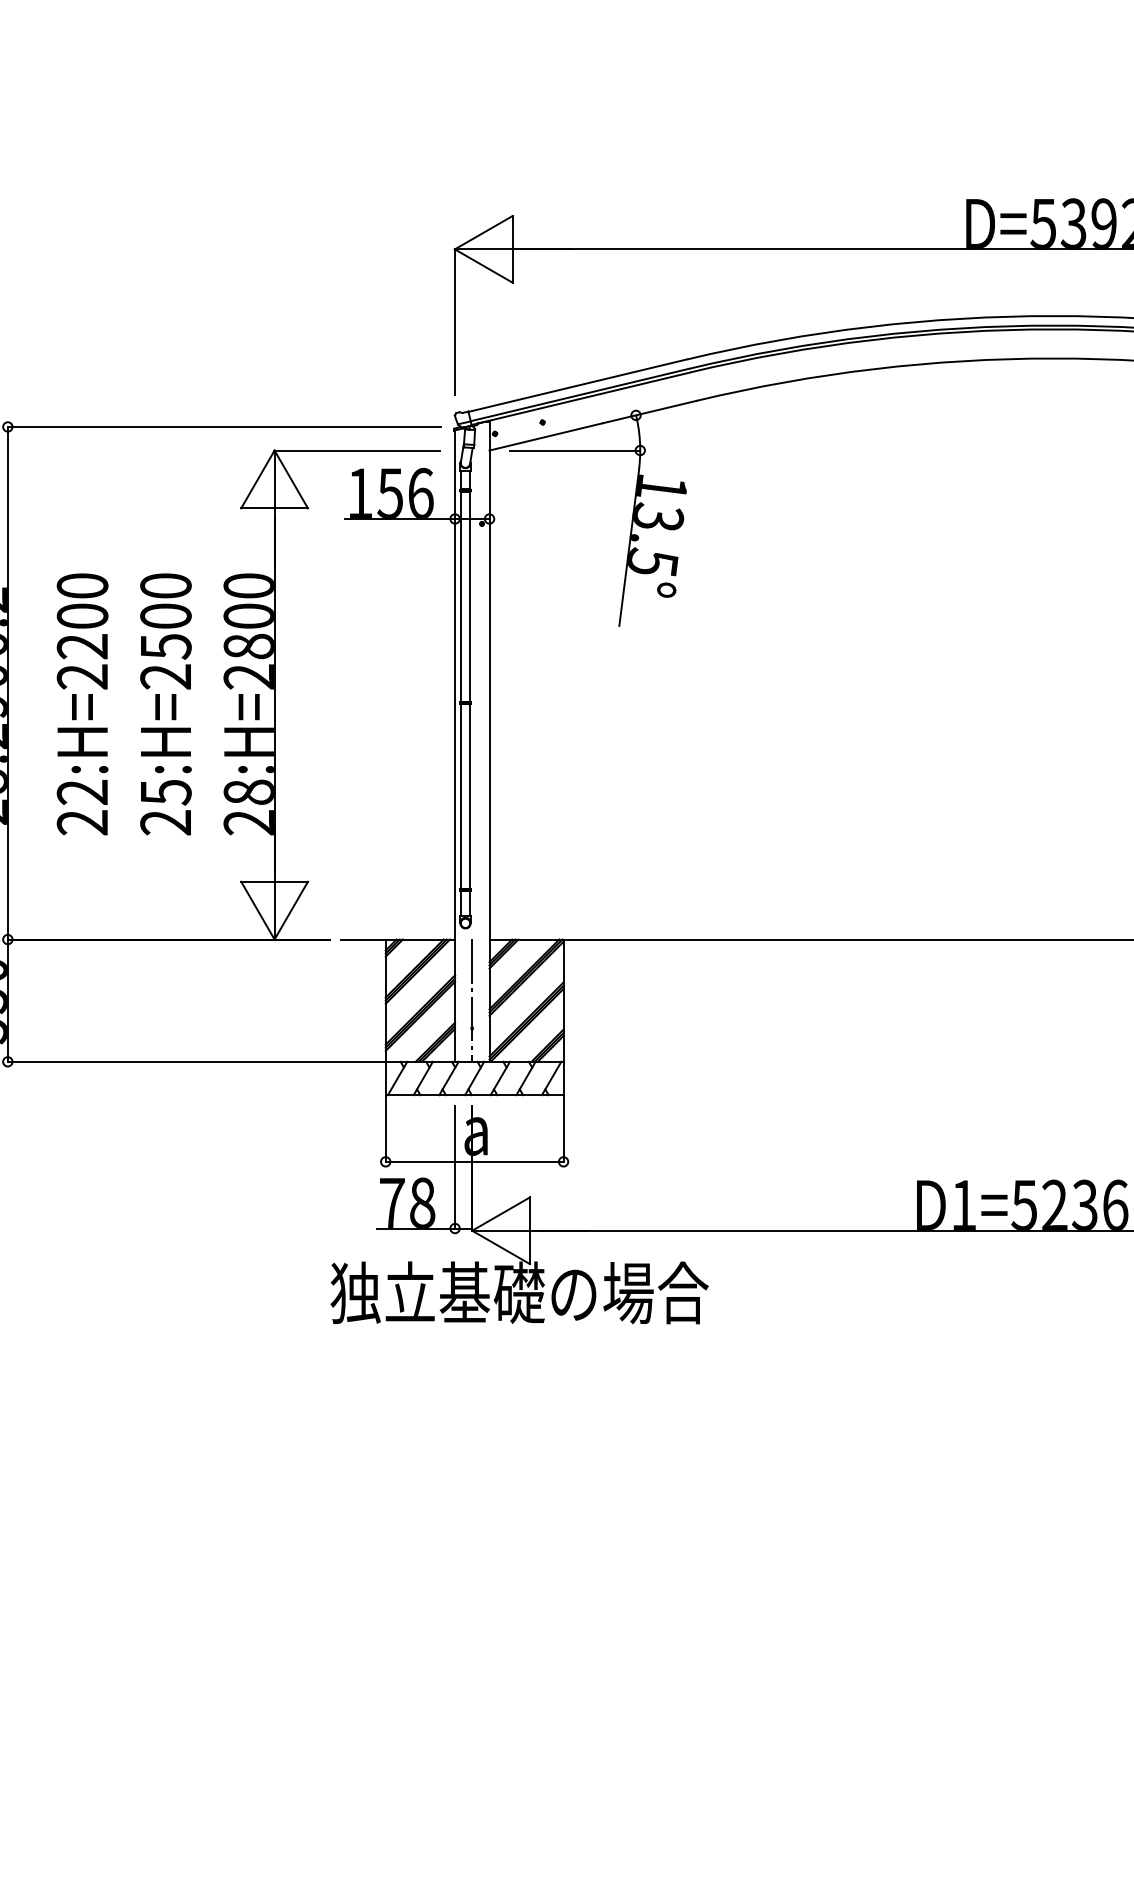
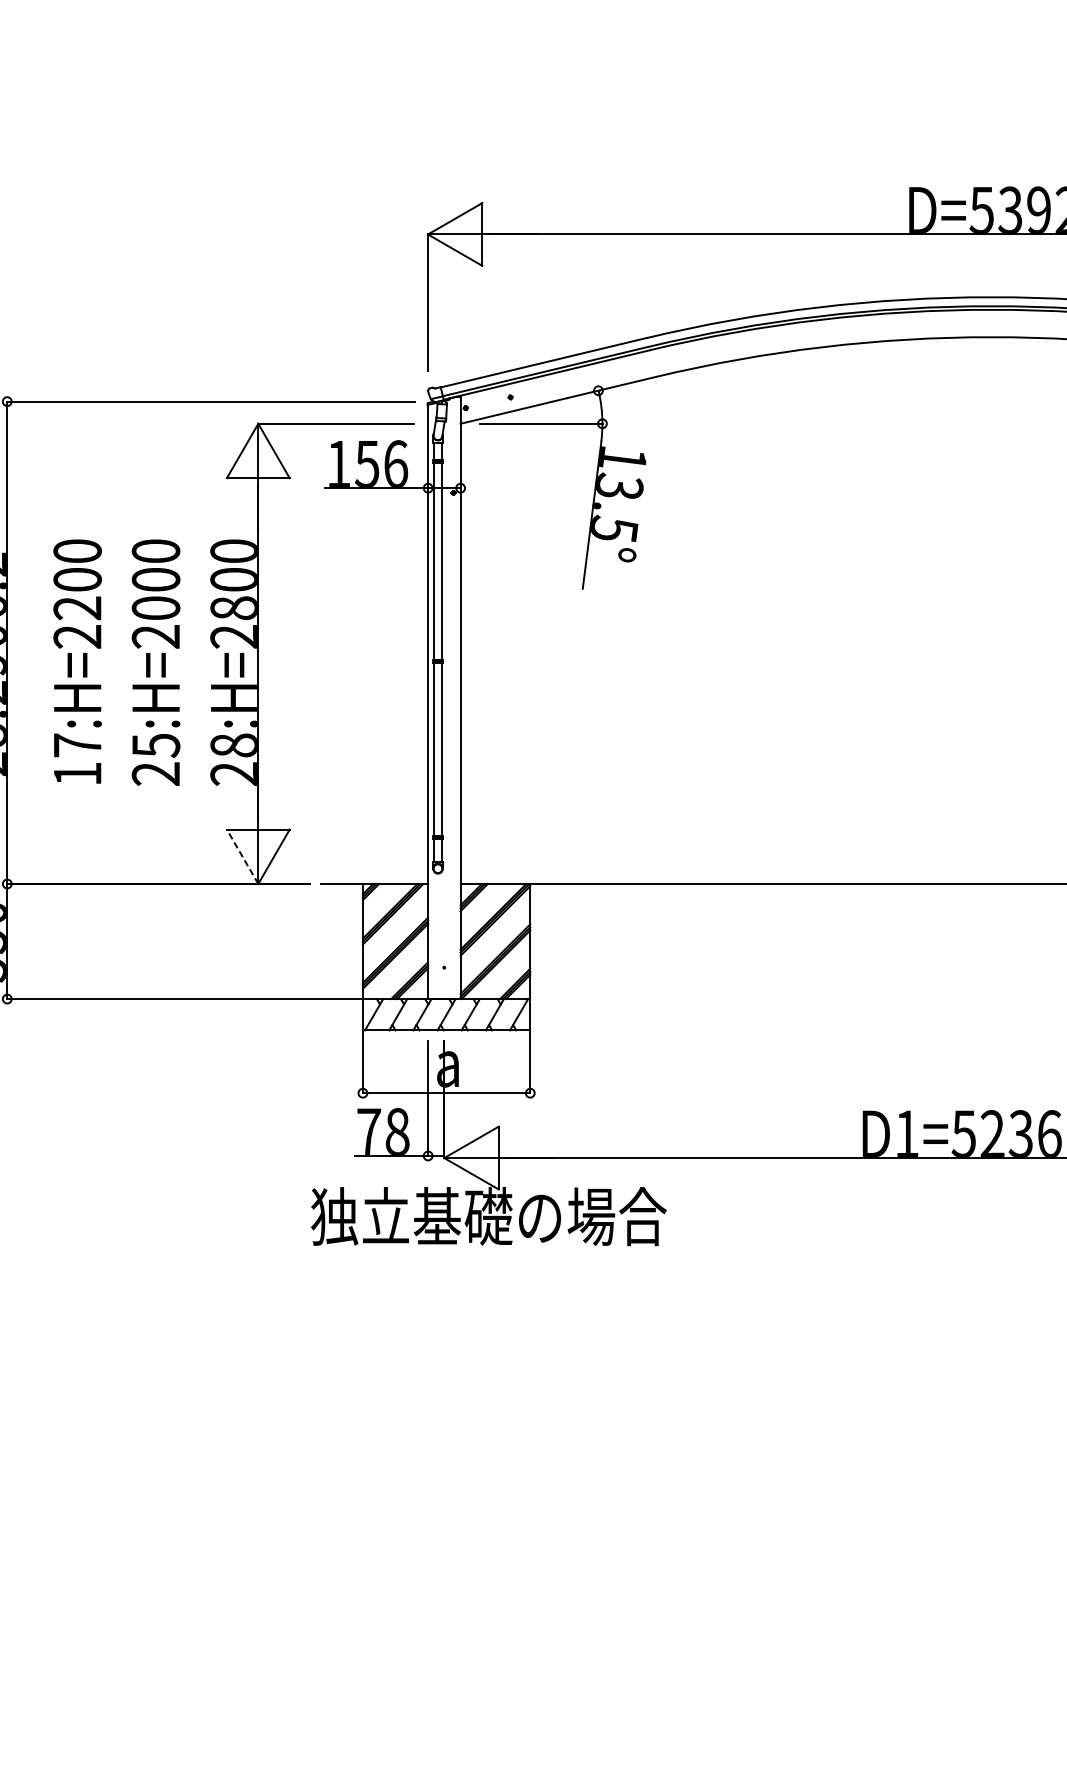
text: (165, 646) -> (155, 608), 25:H=2500 -> 25:H=2000
text: (81, 807) -> (76, 759), 22:H=2200 -> 17:H=2200
line: (257, 910) -> (242, 856), solid -> dashed
line: (472, 1000) -> (444, 941), removed

